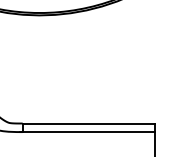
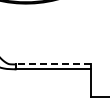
line: (88, 123) -> (53, 64), solid -> dashed

